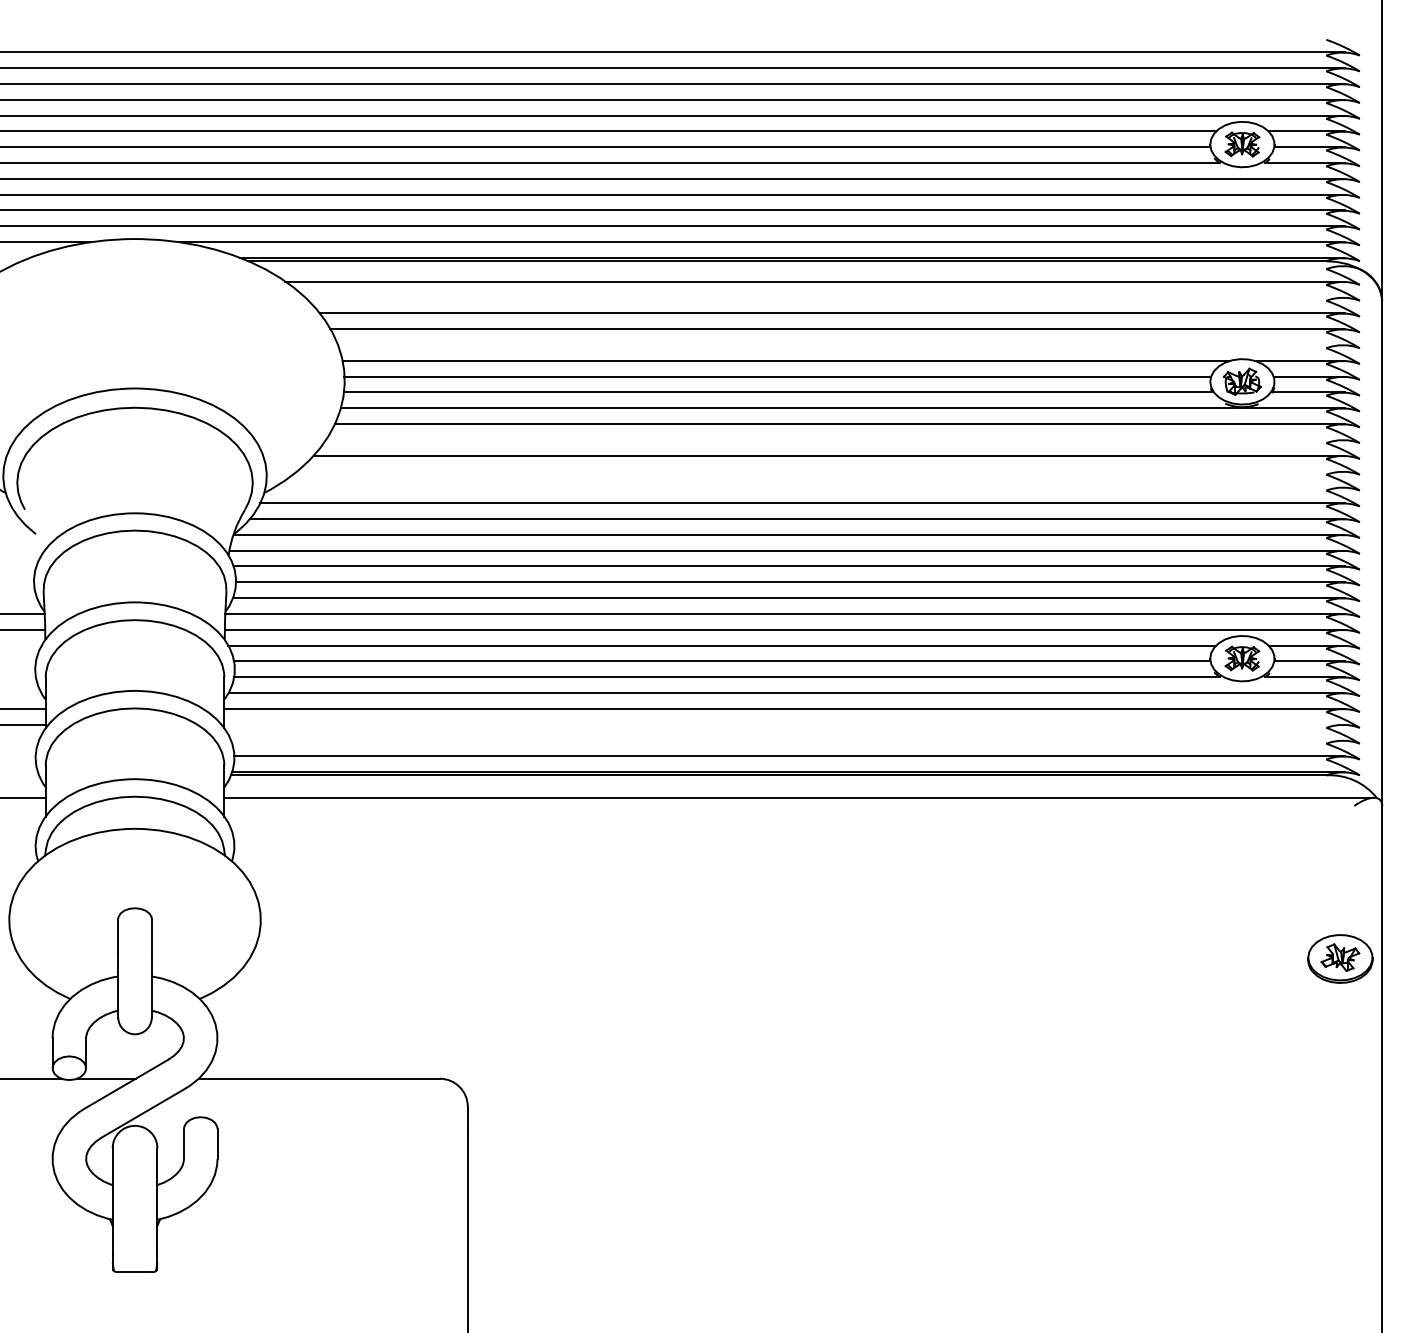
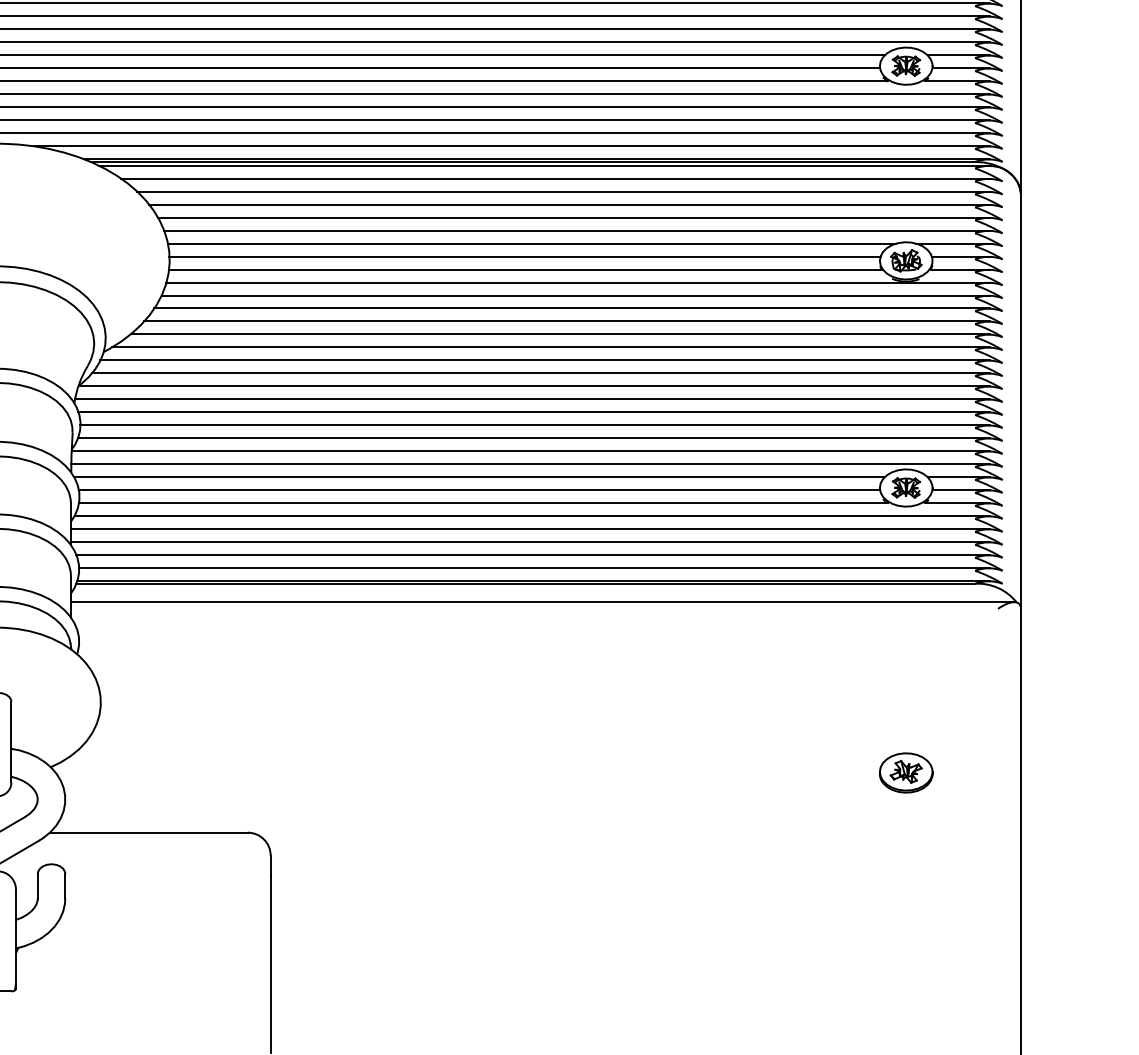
line: (801, 265) -> (544, 165), added
line: (824, 297) -> (563, 191), added
line: (841, 344) -> (577, 230), added
line: (834, 439) -> (571, 308), added
line: (820, 471) -> (560, 334), added
line: (809, 487) -> (551, 347), added
line: (784, 724) -> (530, 542), added
line: (787, 740) -> (532, 555), added
part: (1340, 958) -> (906, 772), moved

